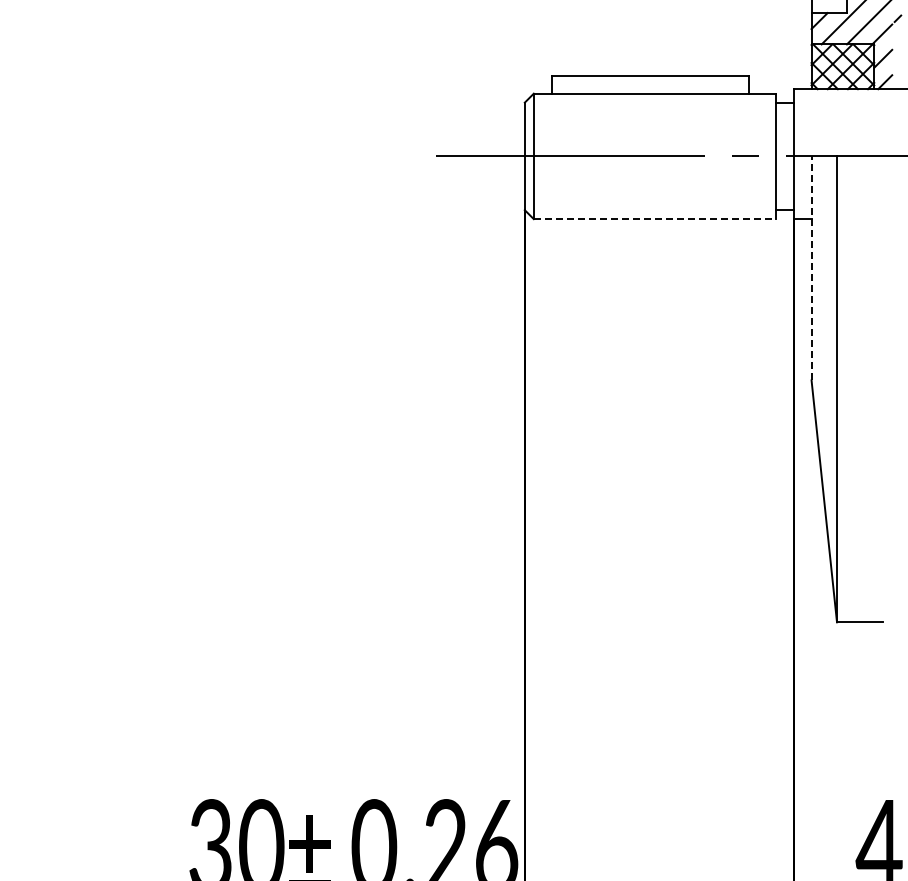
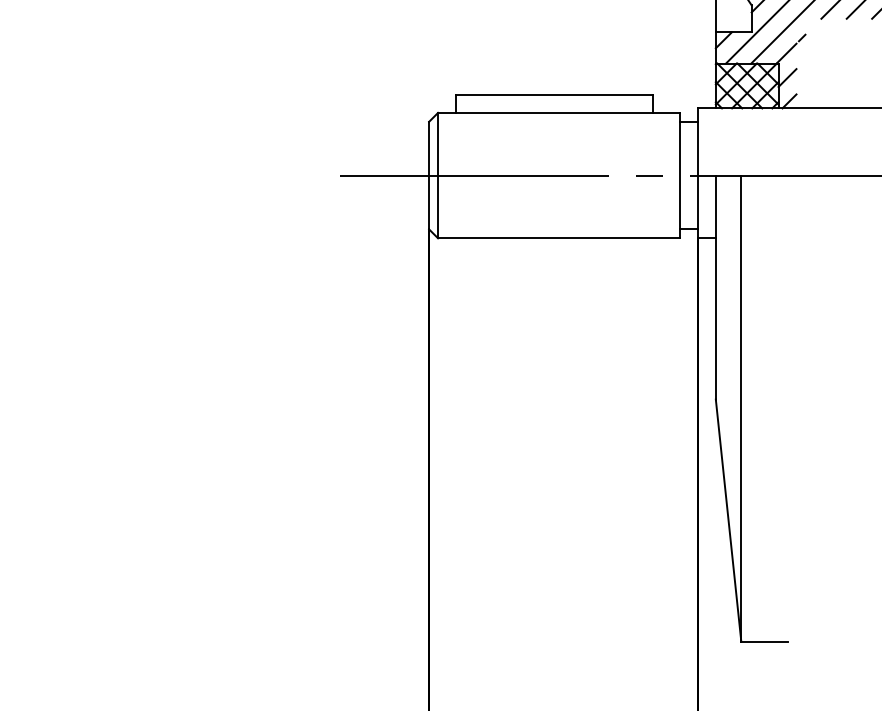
line: (654, 219) -> (558, 238), dashed -> solid
line: (811, 267) -> (715, 286), dashed -> solid

